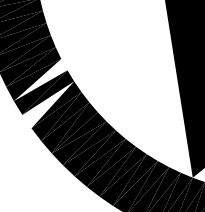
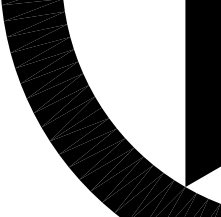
fill: (39, 79) -> (49, 66), added
fill: (48, 105) -> (54, 93), added

